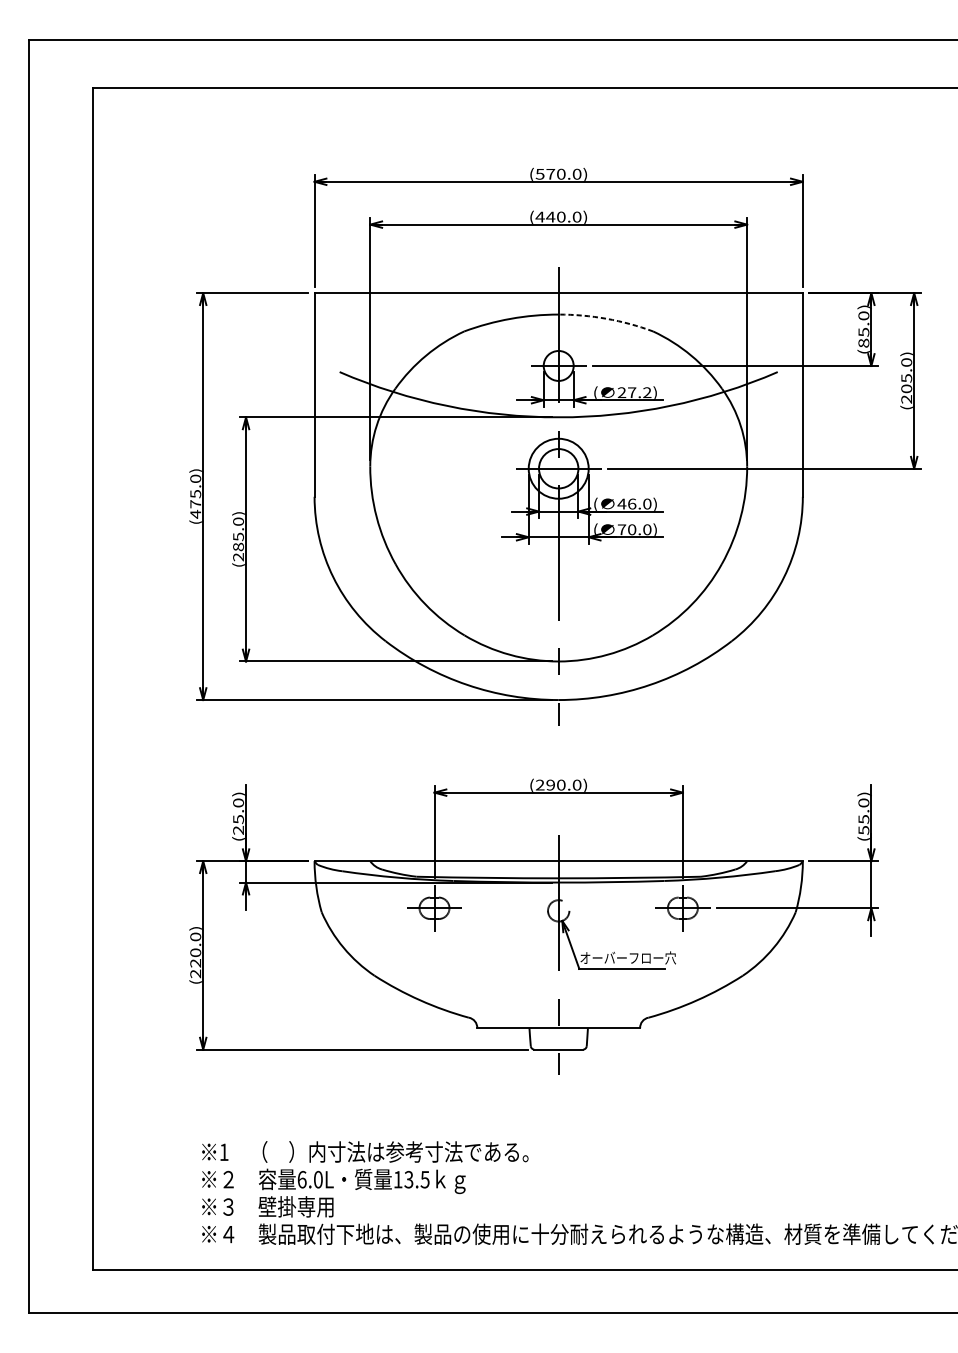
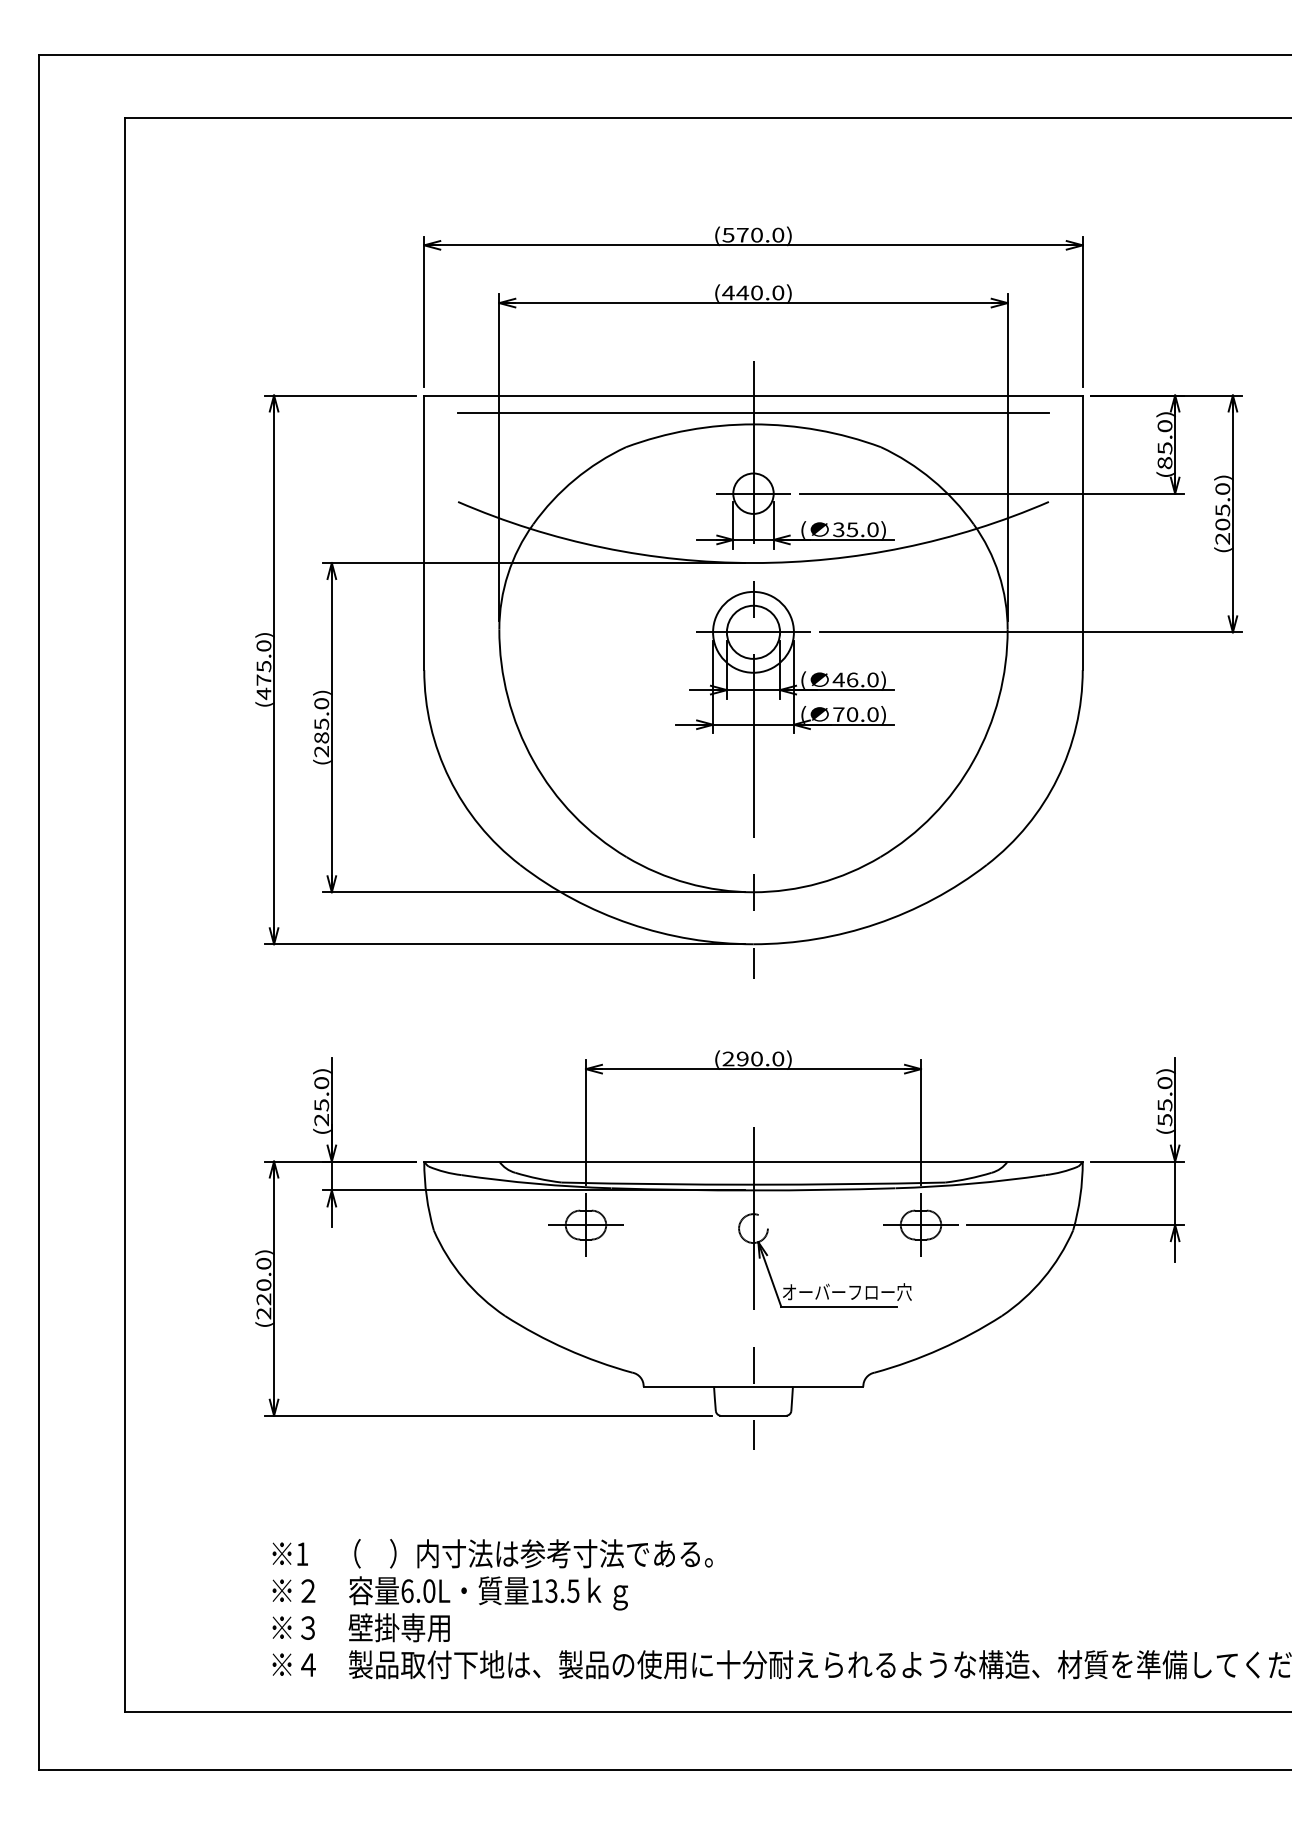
line: (558, 305) -> (753, 412), added
arc: (606, 319) -> (818, 430), dashed -> solid
text: (634, 392) -> (855, 529), 27.2) -> 35.0)

